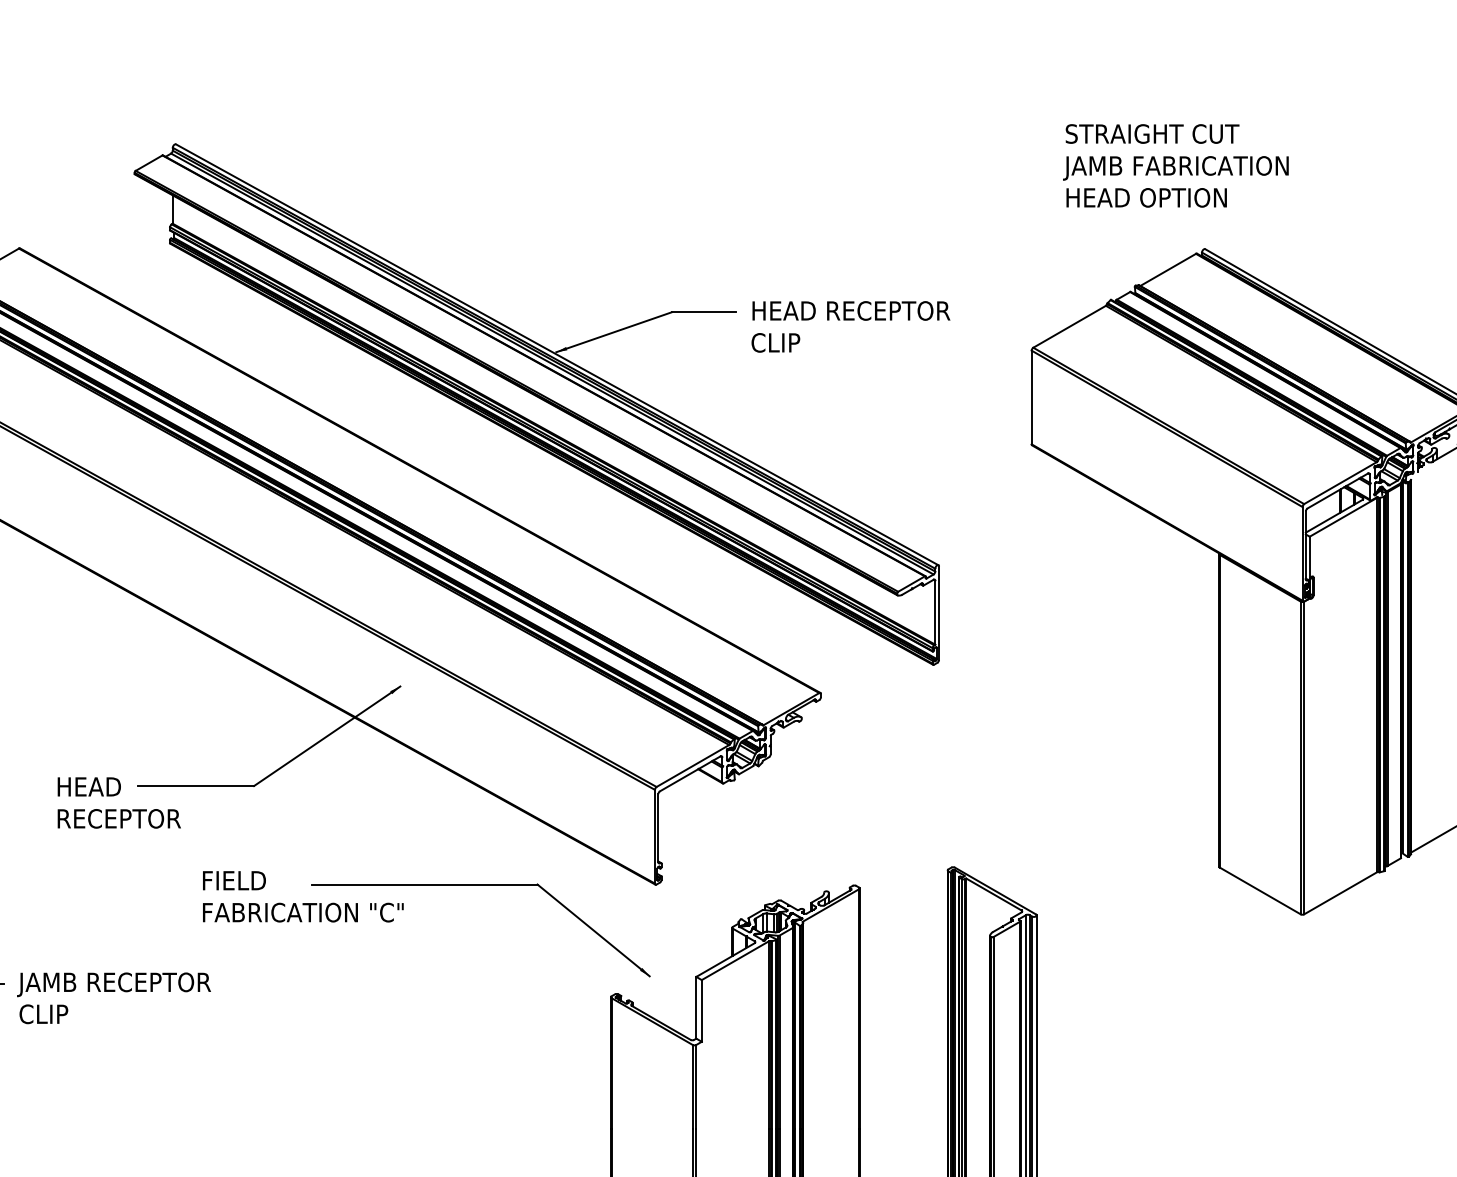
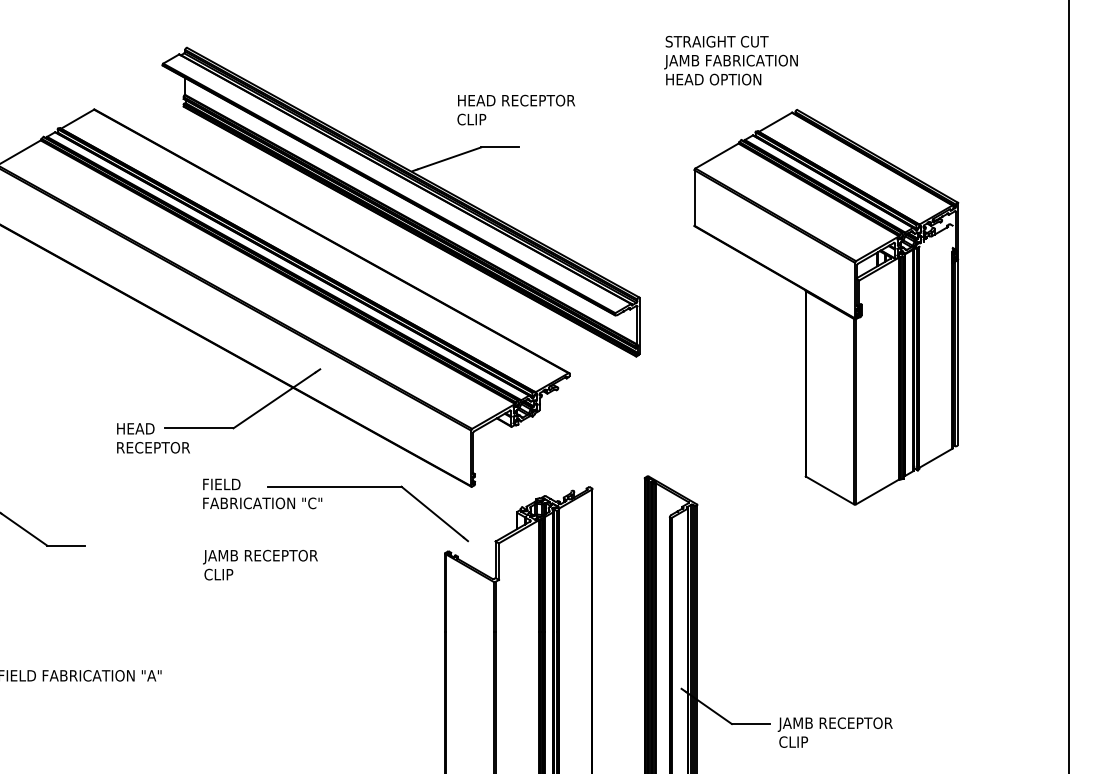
text: (1175, 165) -> (730, 60), moved
text: (849, 325) -> (515, 109), moved
text: (114, 997) -> (260, 564), moved

